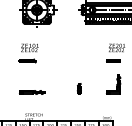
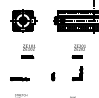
part: (28, 53) -> (28, 51), moved

